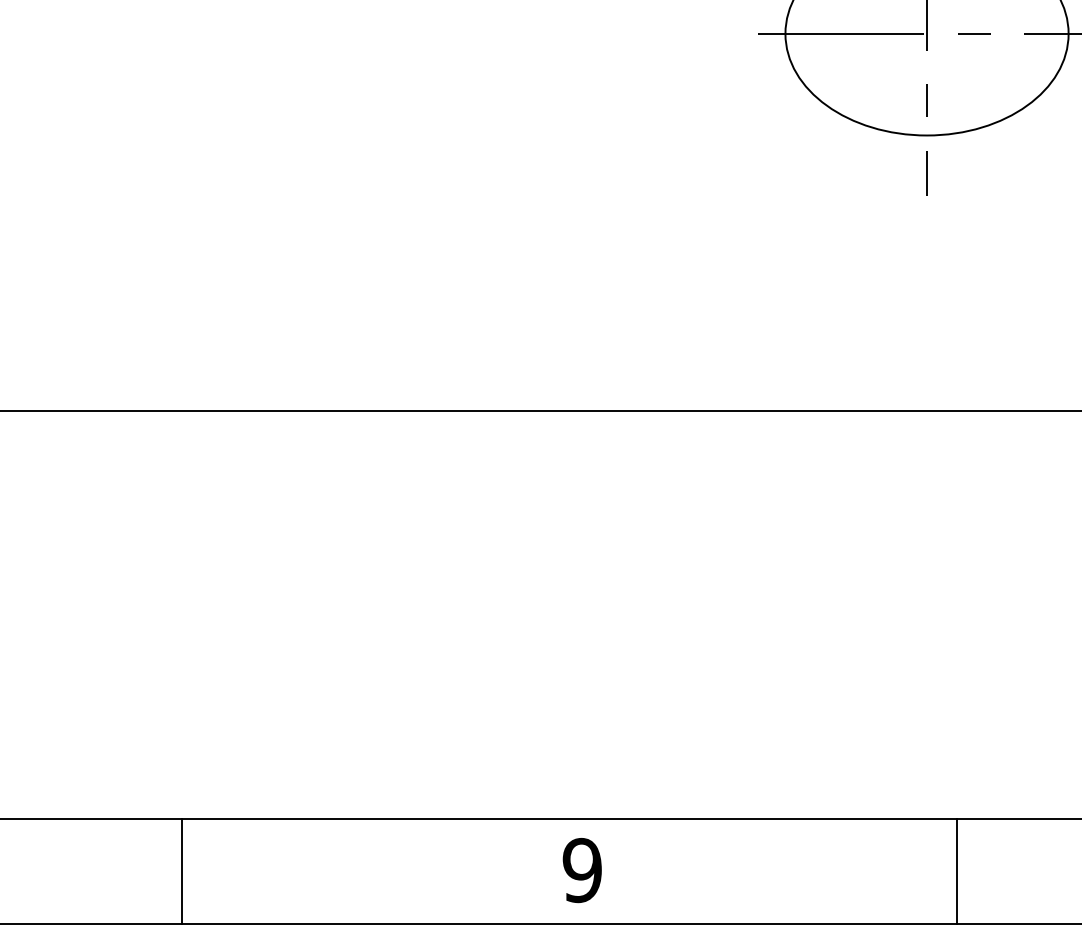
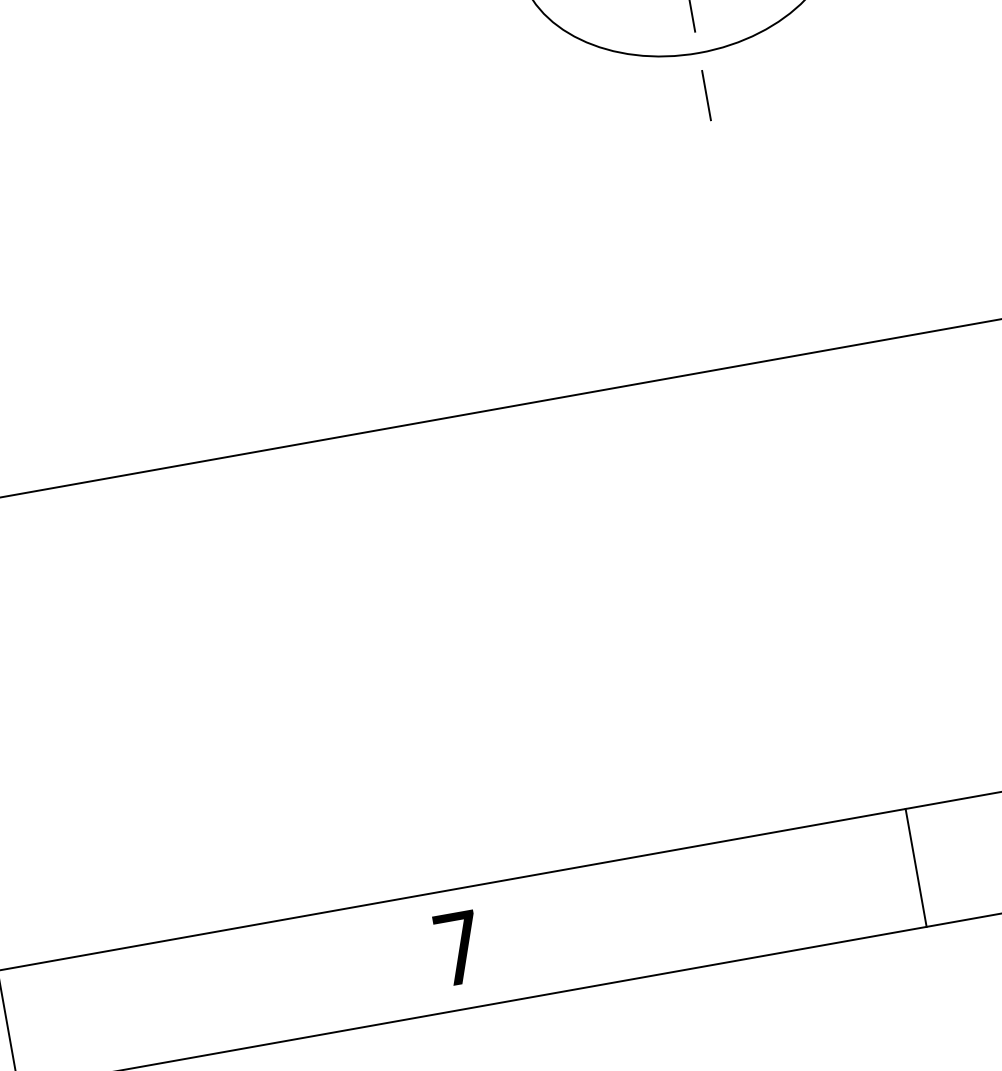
text: (581, 870) -> (457, 948), 9 -> 7
line: (957, 870) -> (916, 866), moved

